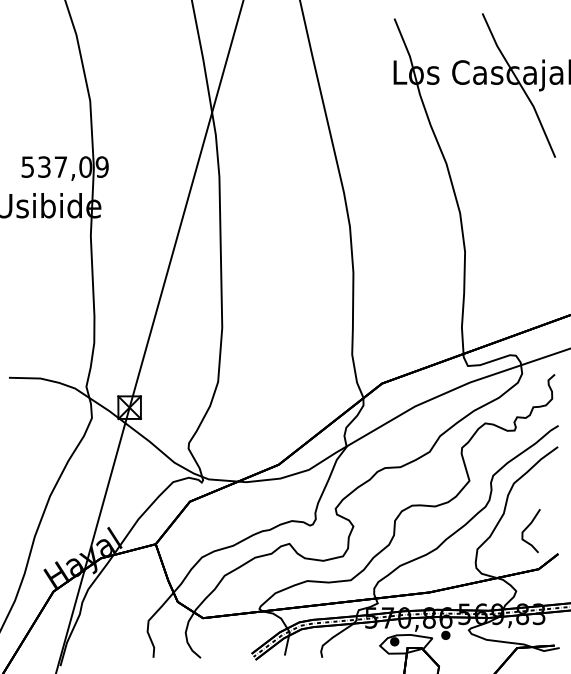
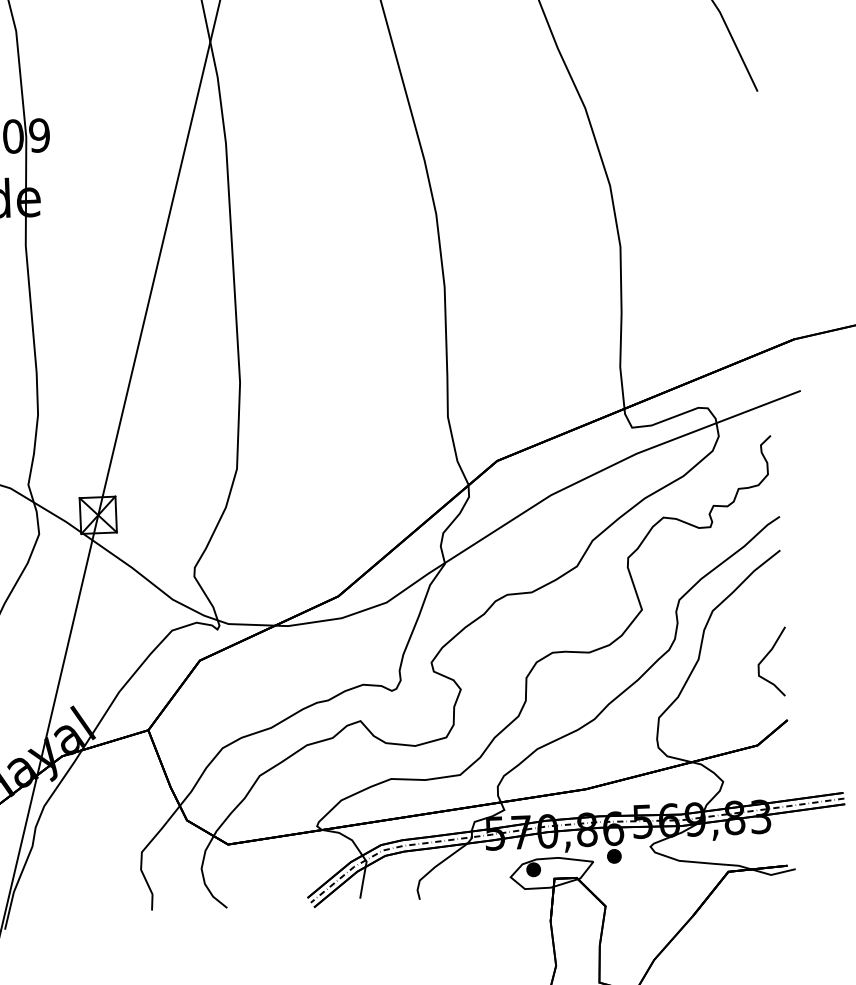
curve: (527, 528) -> (766, 658), moved

